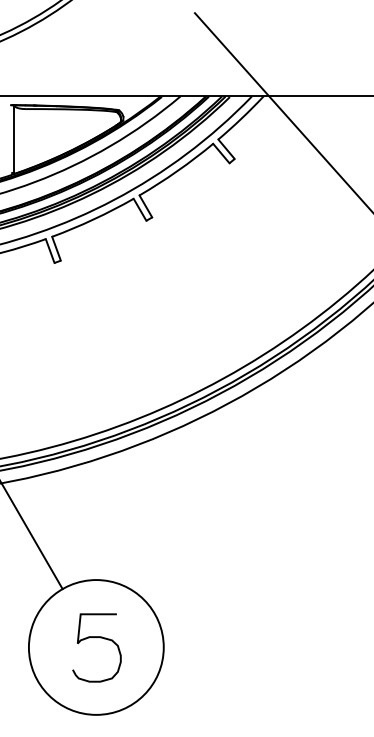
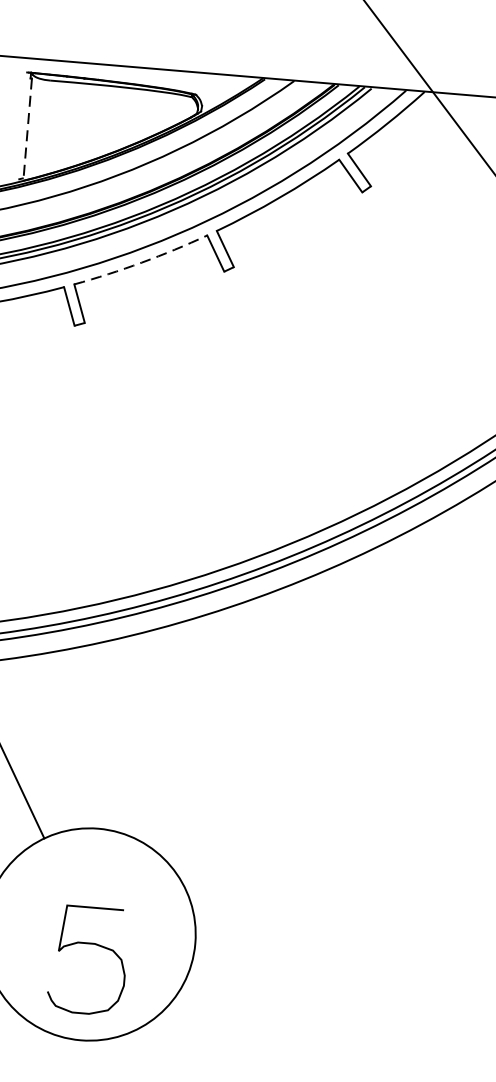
line: (14, 141) -> (27, 129), solid -> dashed
arc: (93, 219) -> (141, 262), solid -> dashed
curve: (100, 638) -> (95, 946), moved

